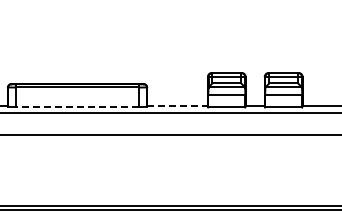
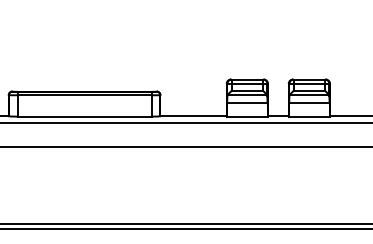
line: (177, 106) -> (193, 116), dashed -> solid
line: (77, 107) -> (84, 117), dashed -> solid

